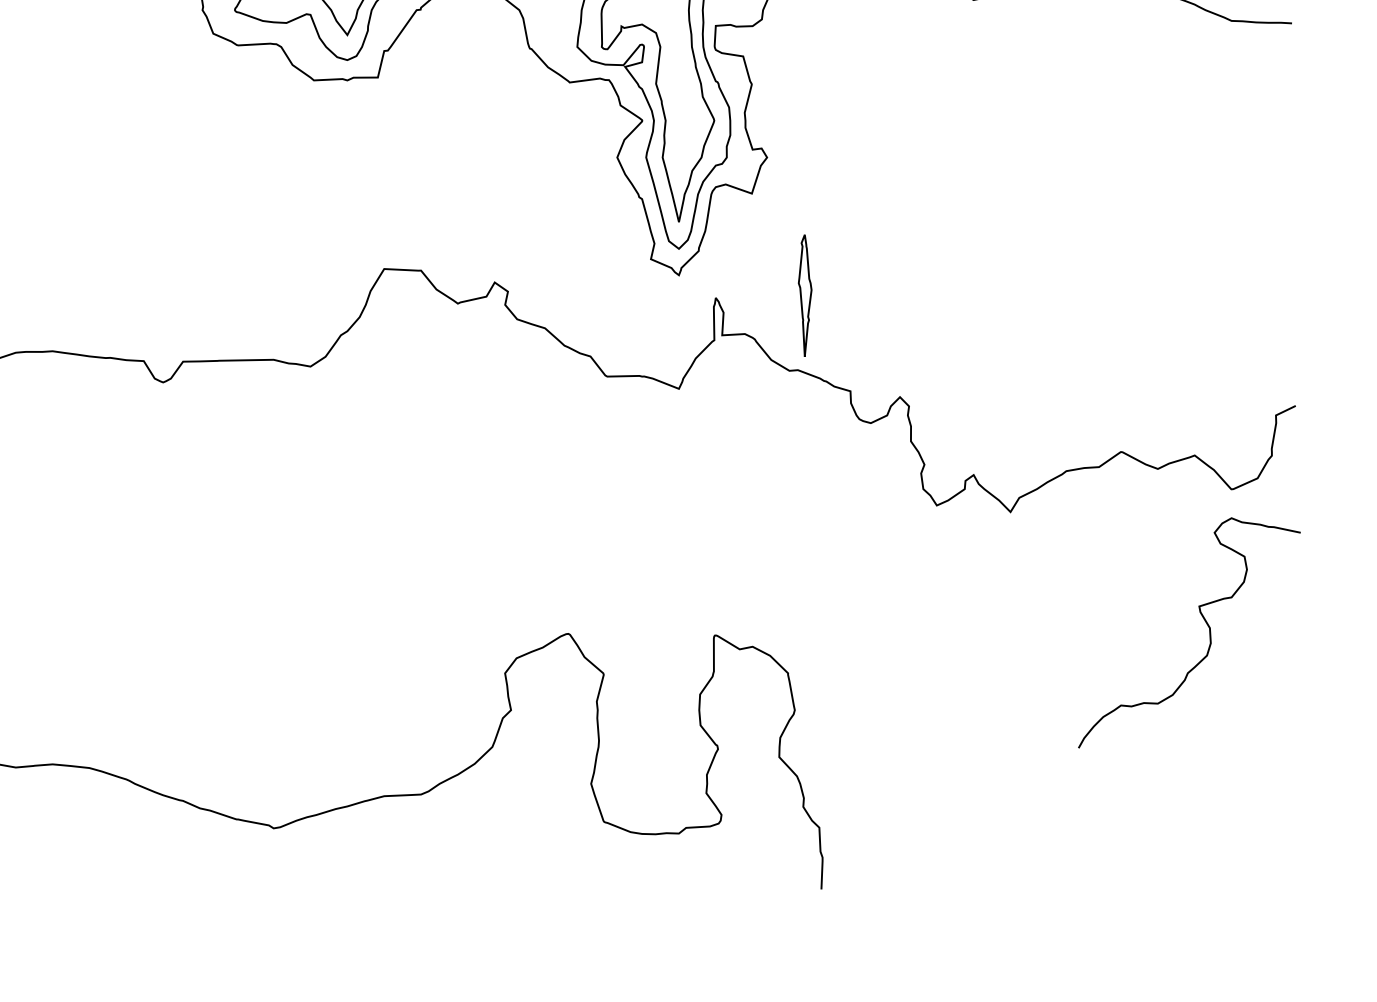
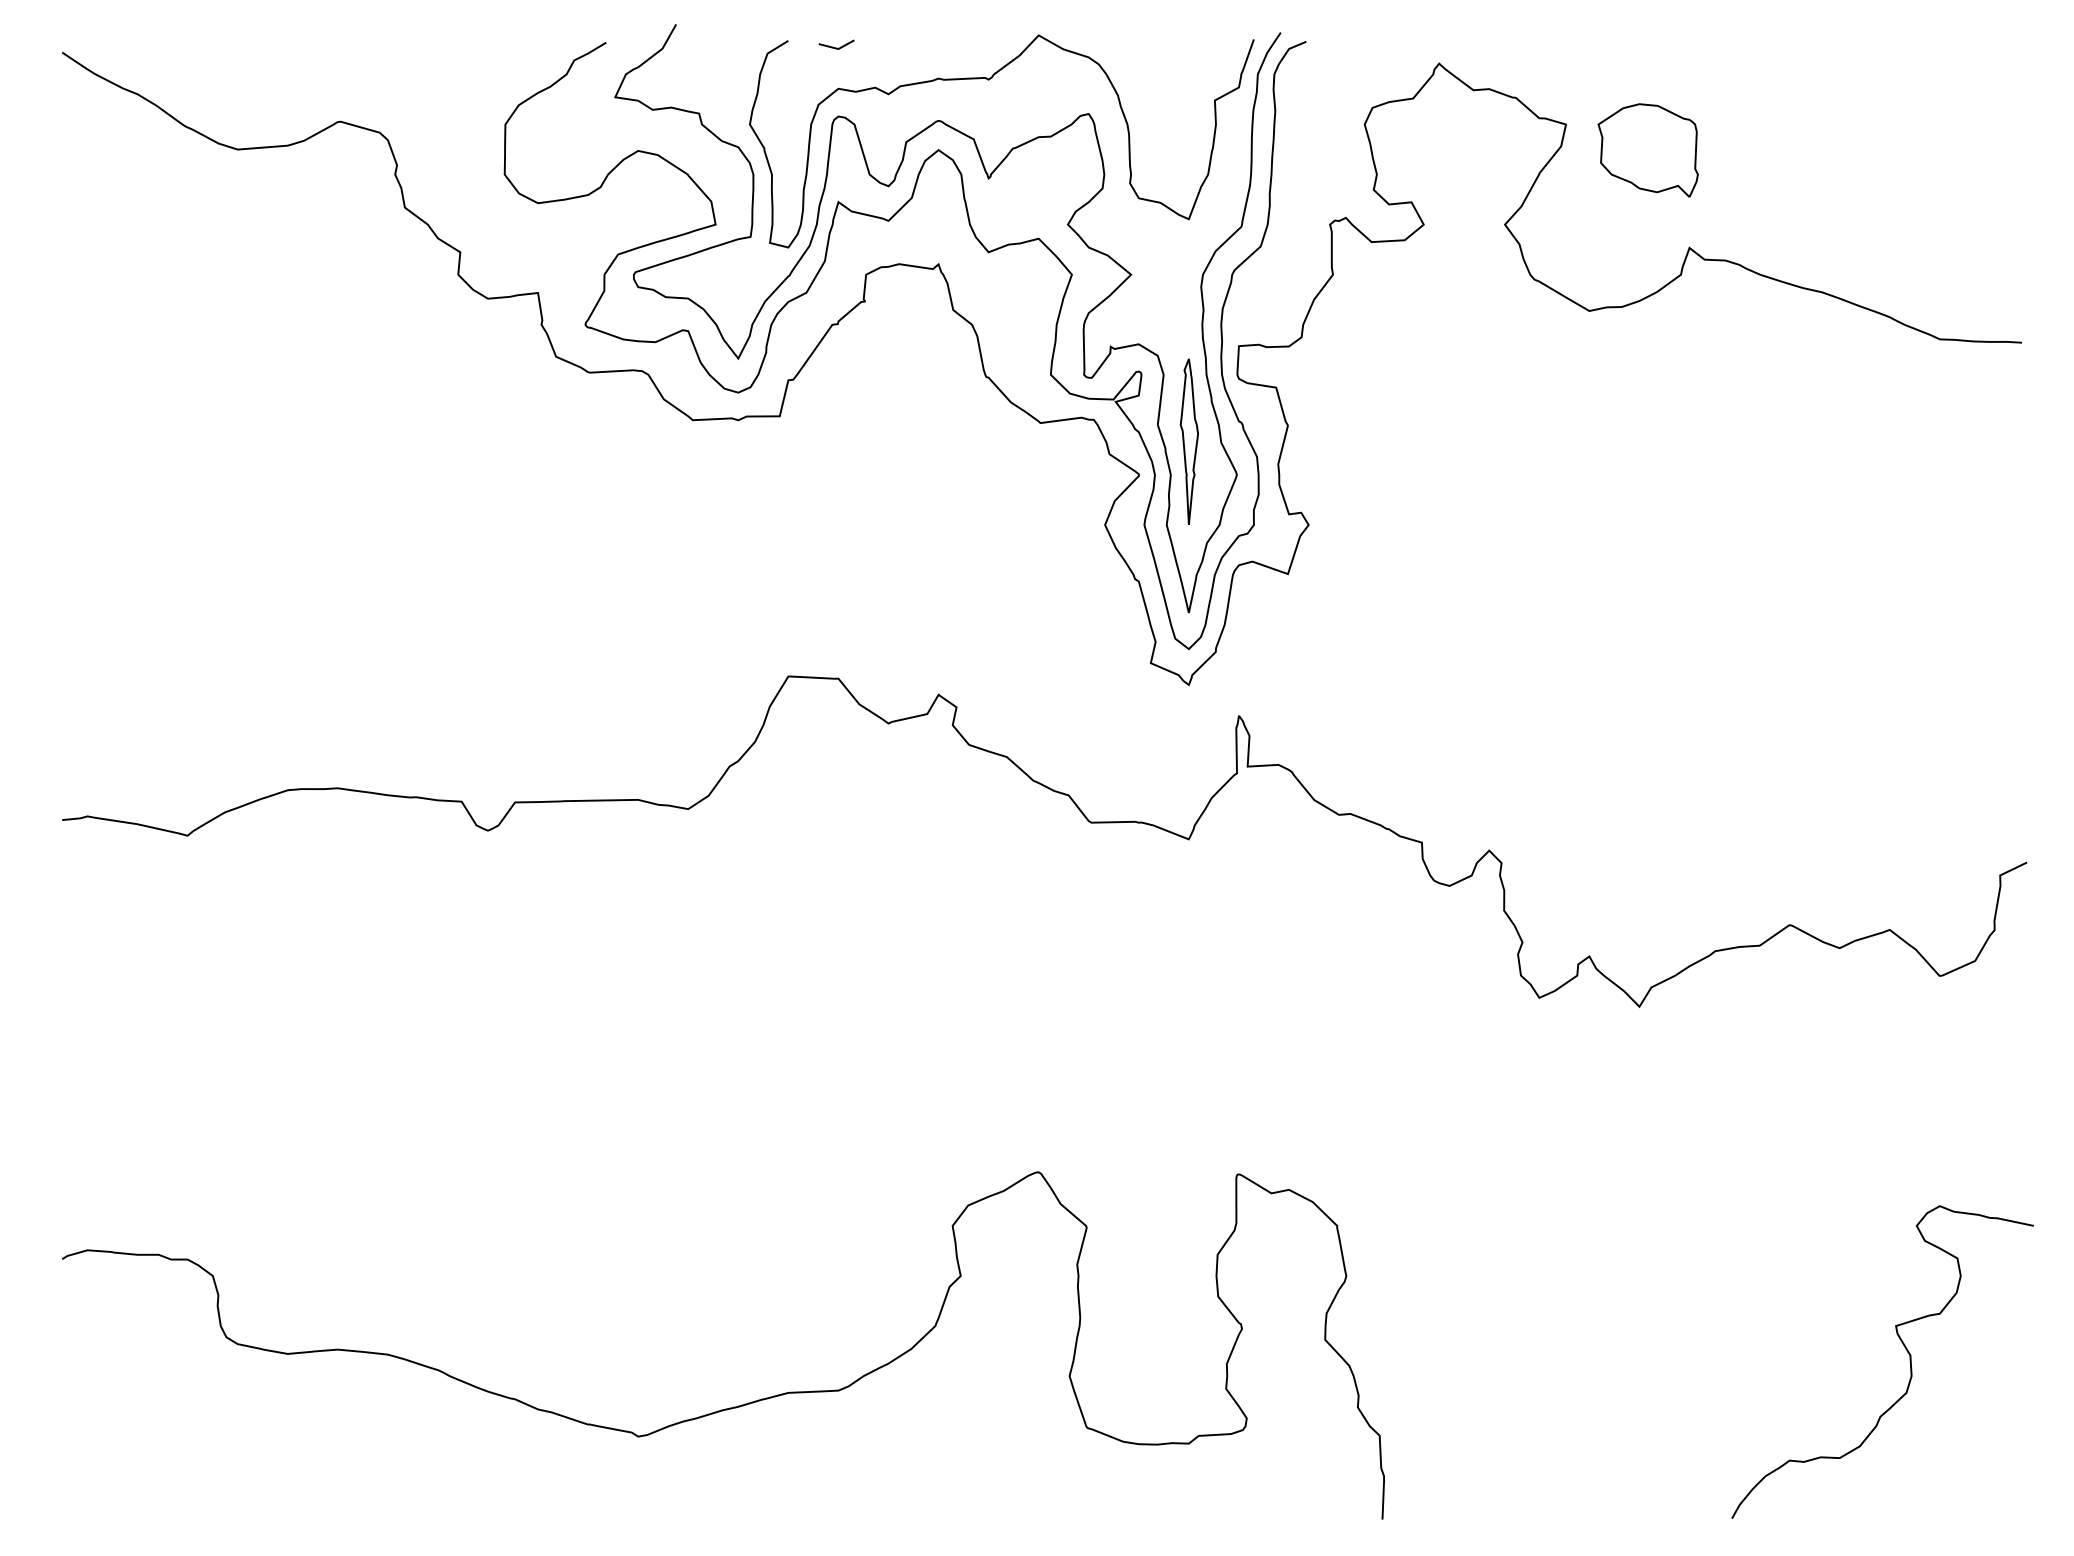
part: (804, 295) -> (1188, 441), moved
curve: (1206, 623) -> (1905, 1349), moved

